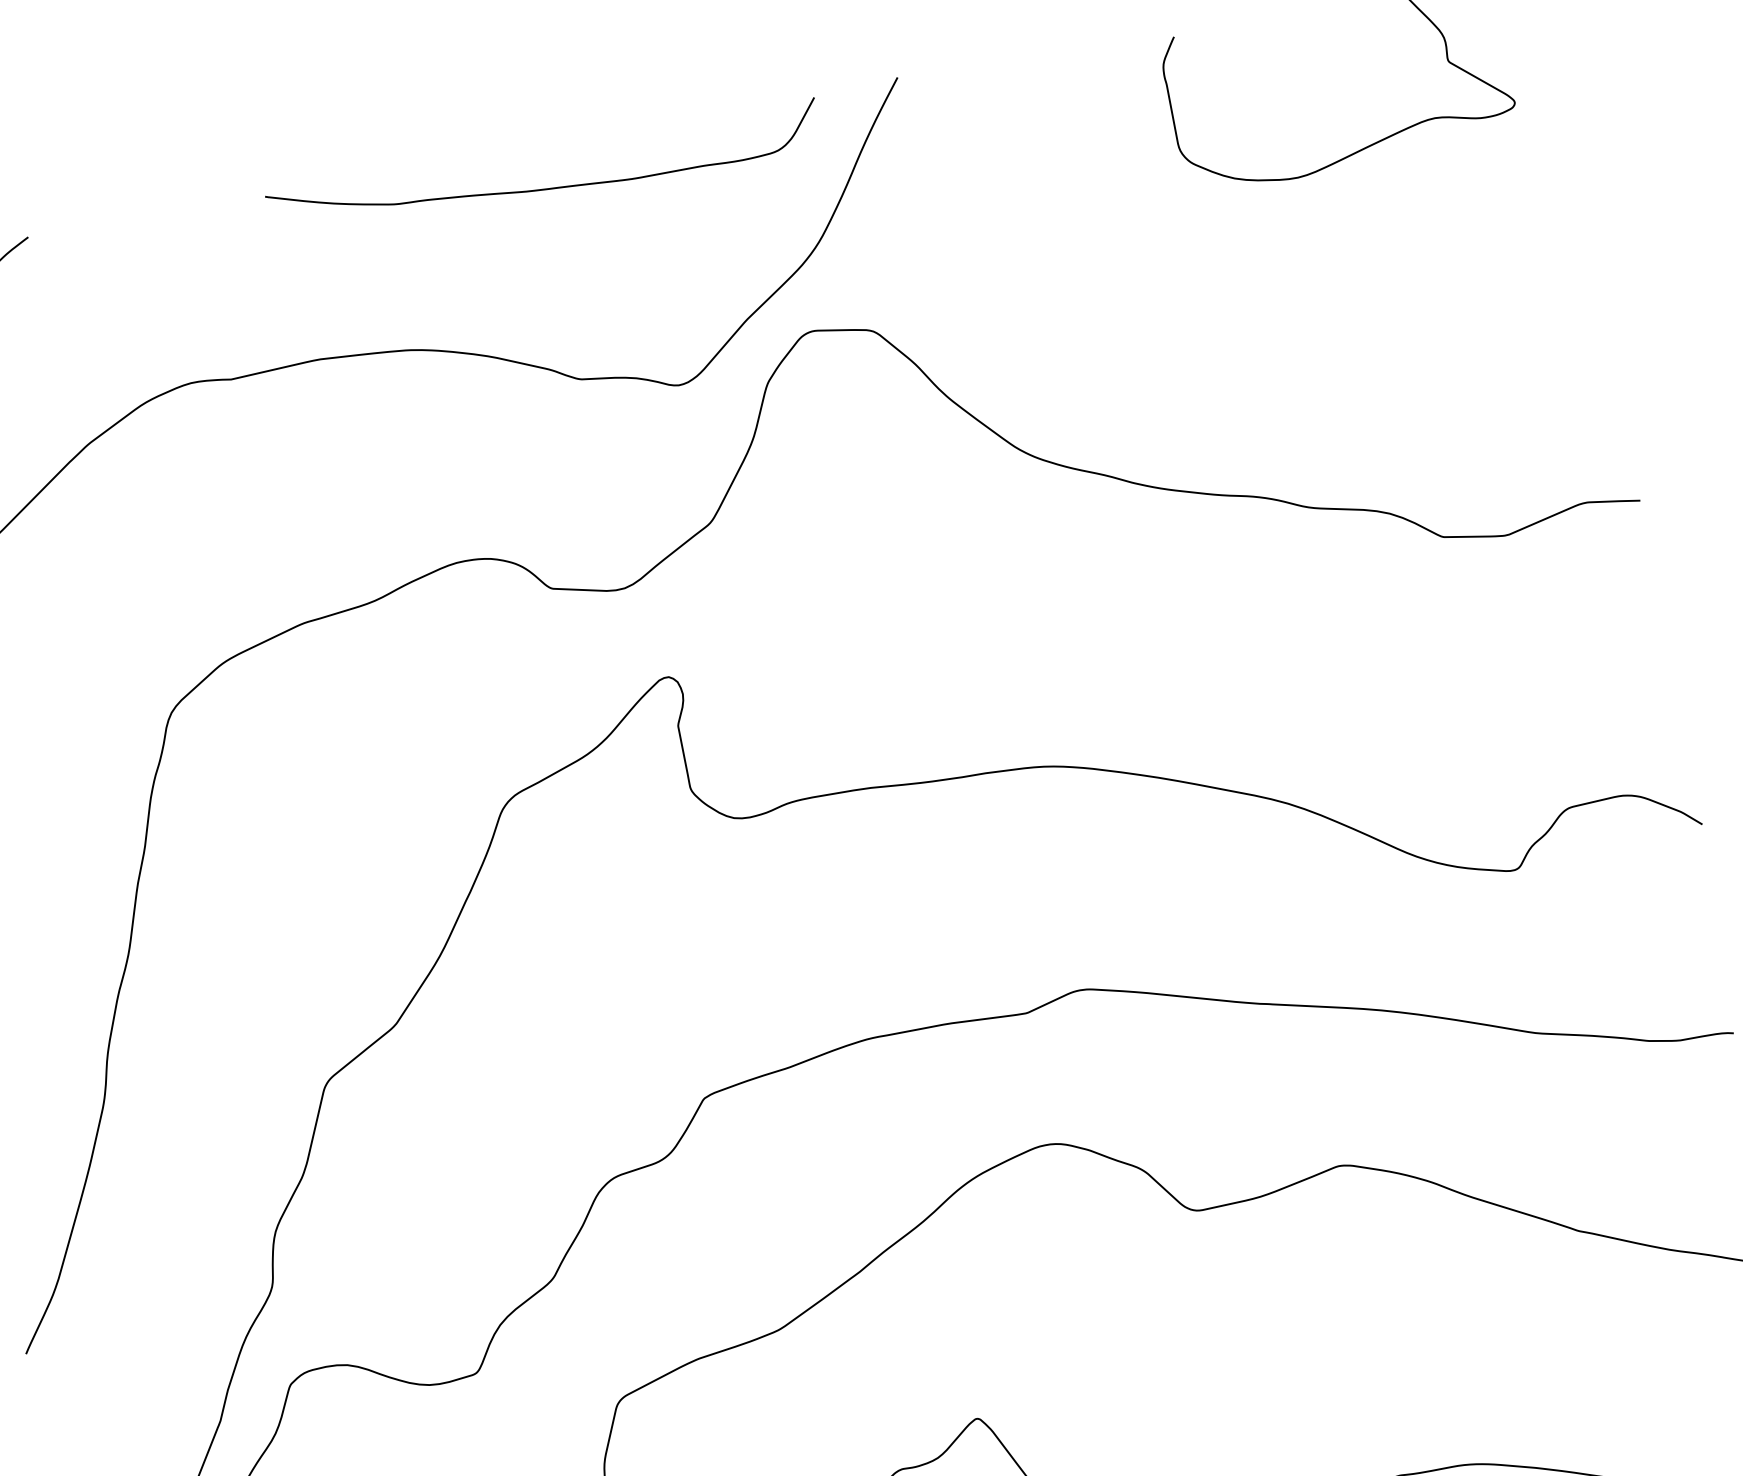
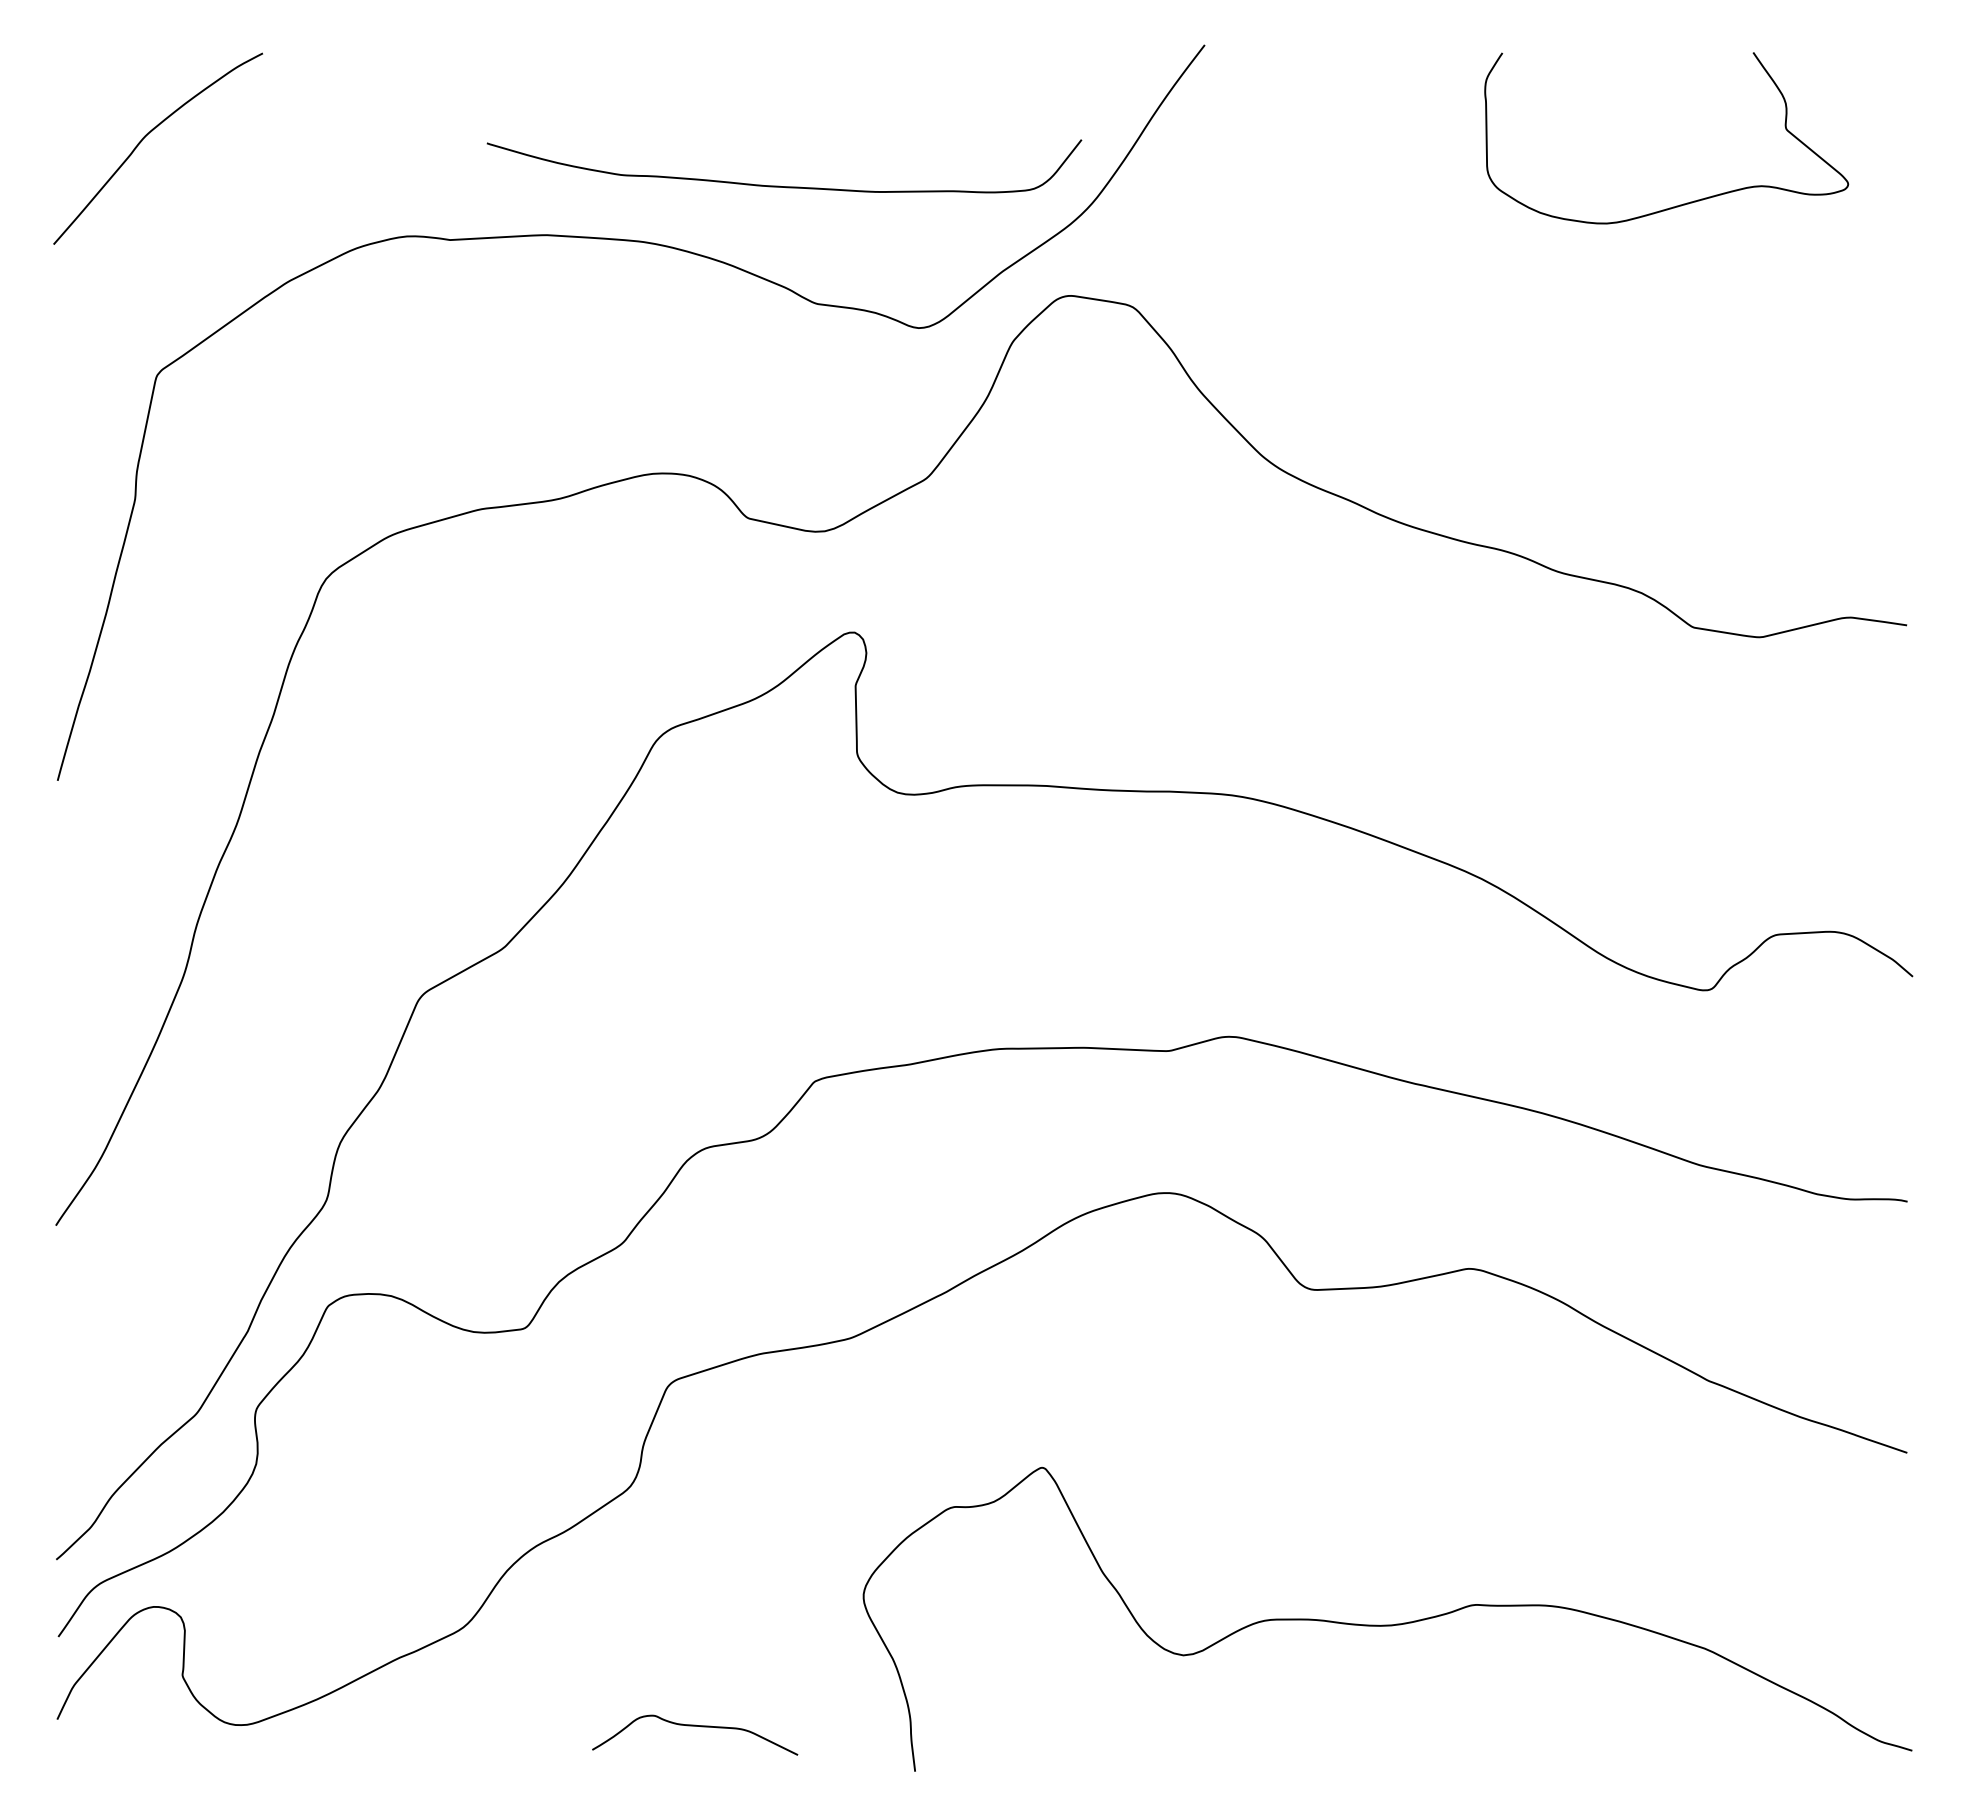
curve: (542, 188) -> (779, 185), moved

